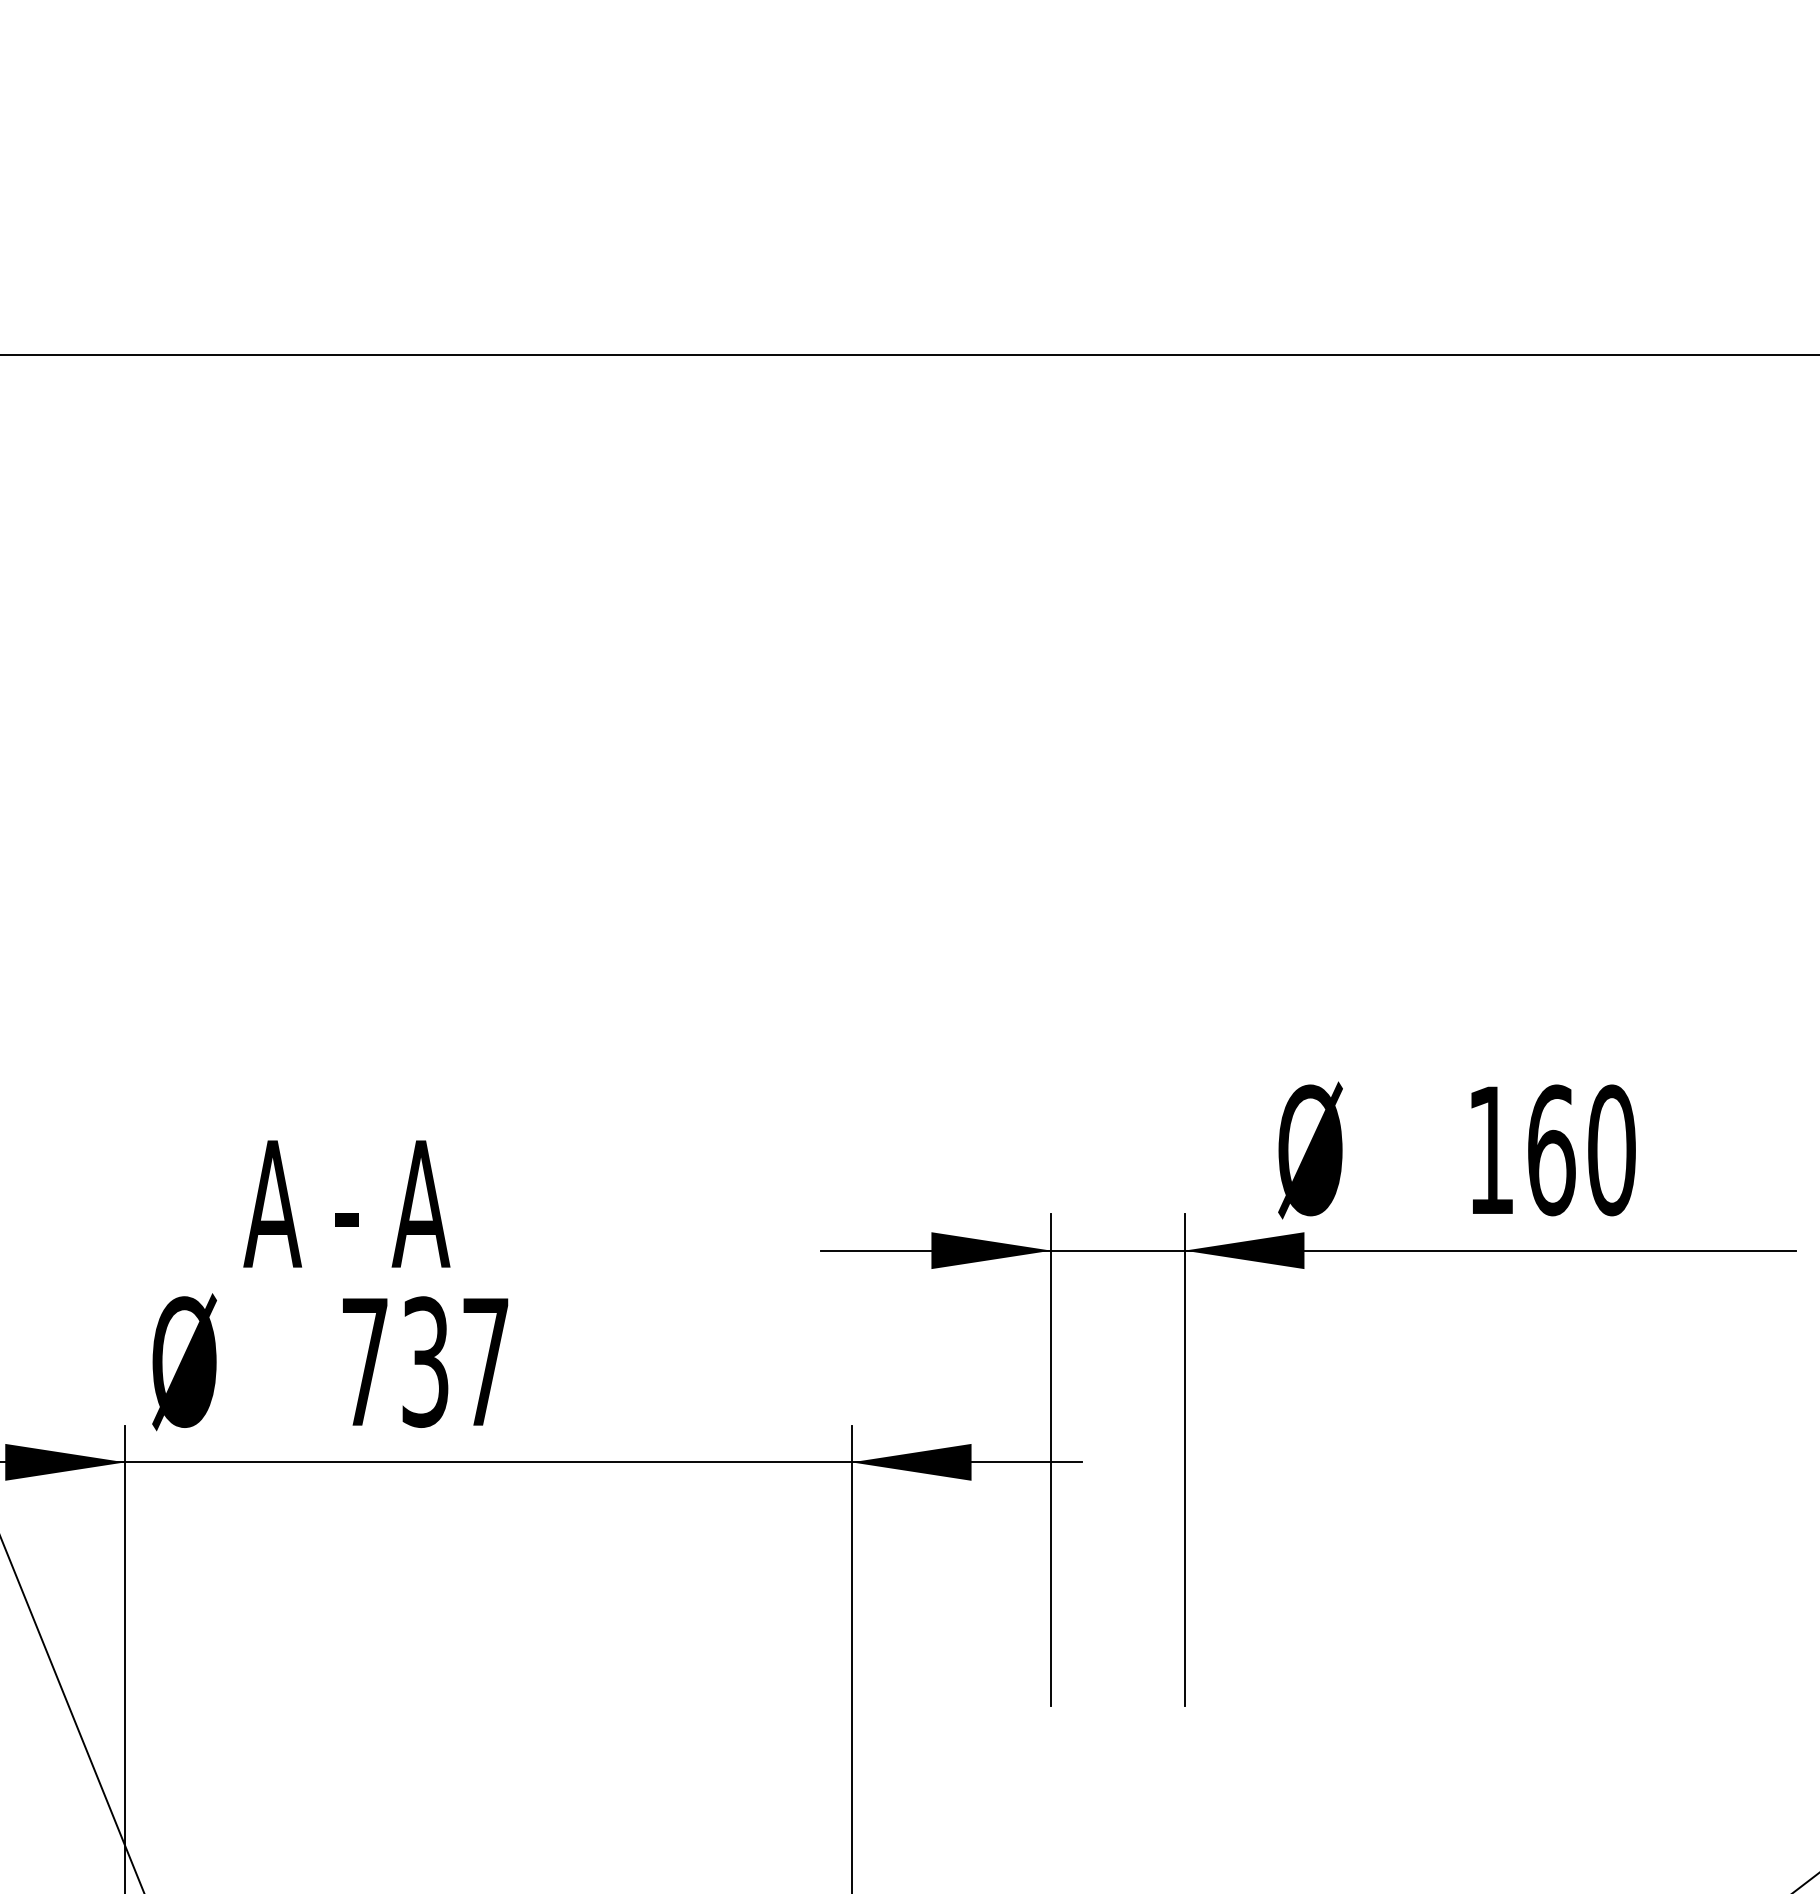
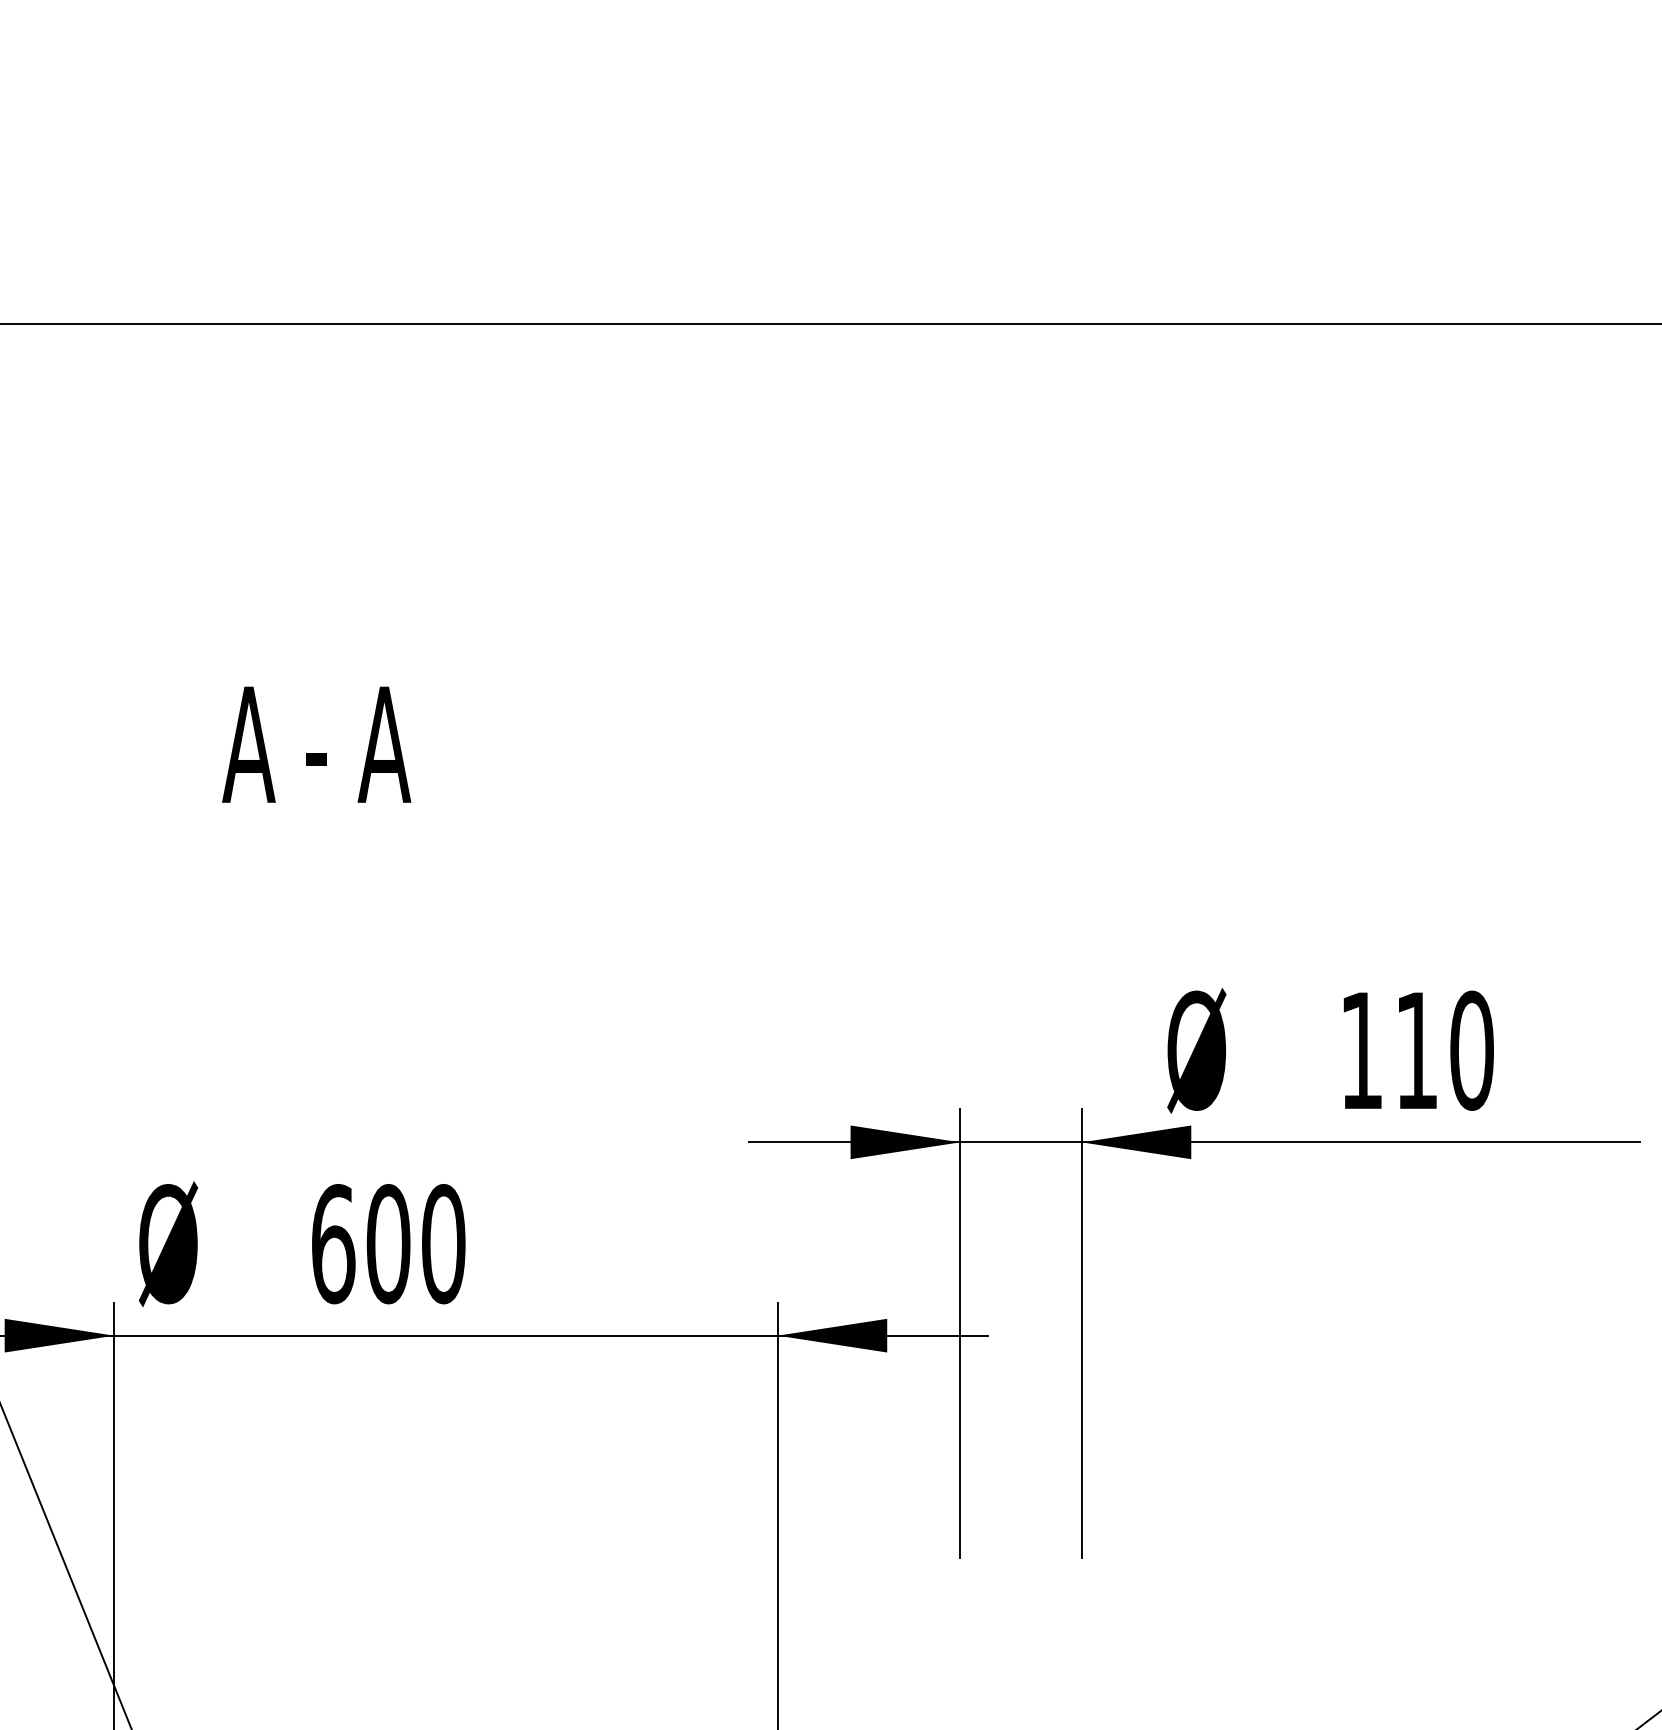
text: (1552, 1150) -> (1417, 1050), 160 -> 110
text: (346, 1203) -> (316, 744), moved
text: (425, 1362) -> (388, 1244), 737 -> 600

